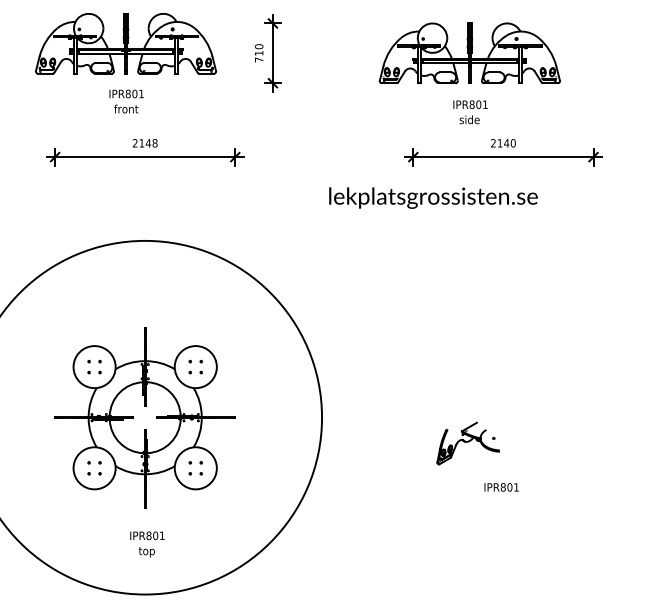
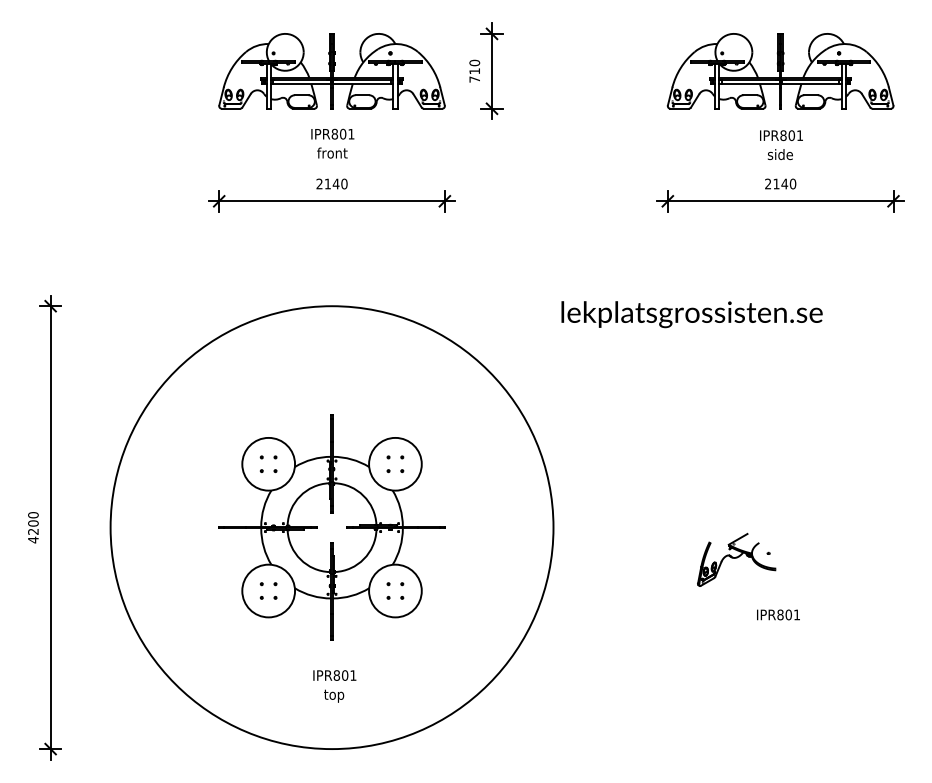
part: (125, 63) -> (331, 95), moved
part: (469, 73) -> (780, 96), moved
text: (155, 143) -> (344, 184), 2148 -> 2140
text: (433, 198) -> (691, 314), moved

